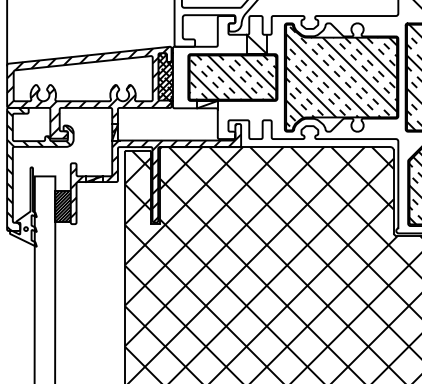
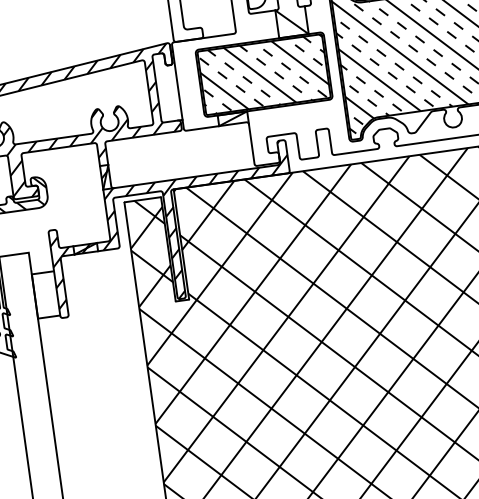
hatch: (165, 76) -> (166, 86), removed
hatch: (62, 206) -> (45, 294), removed

